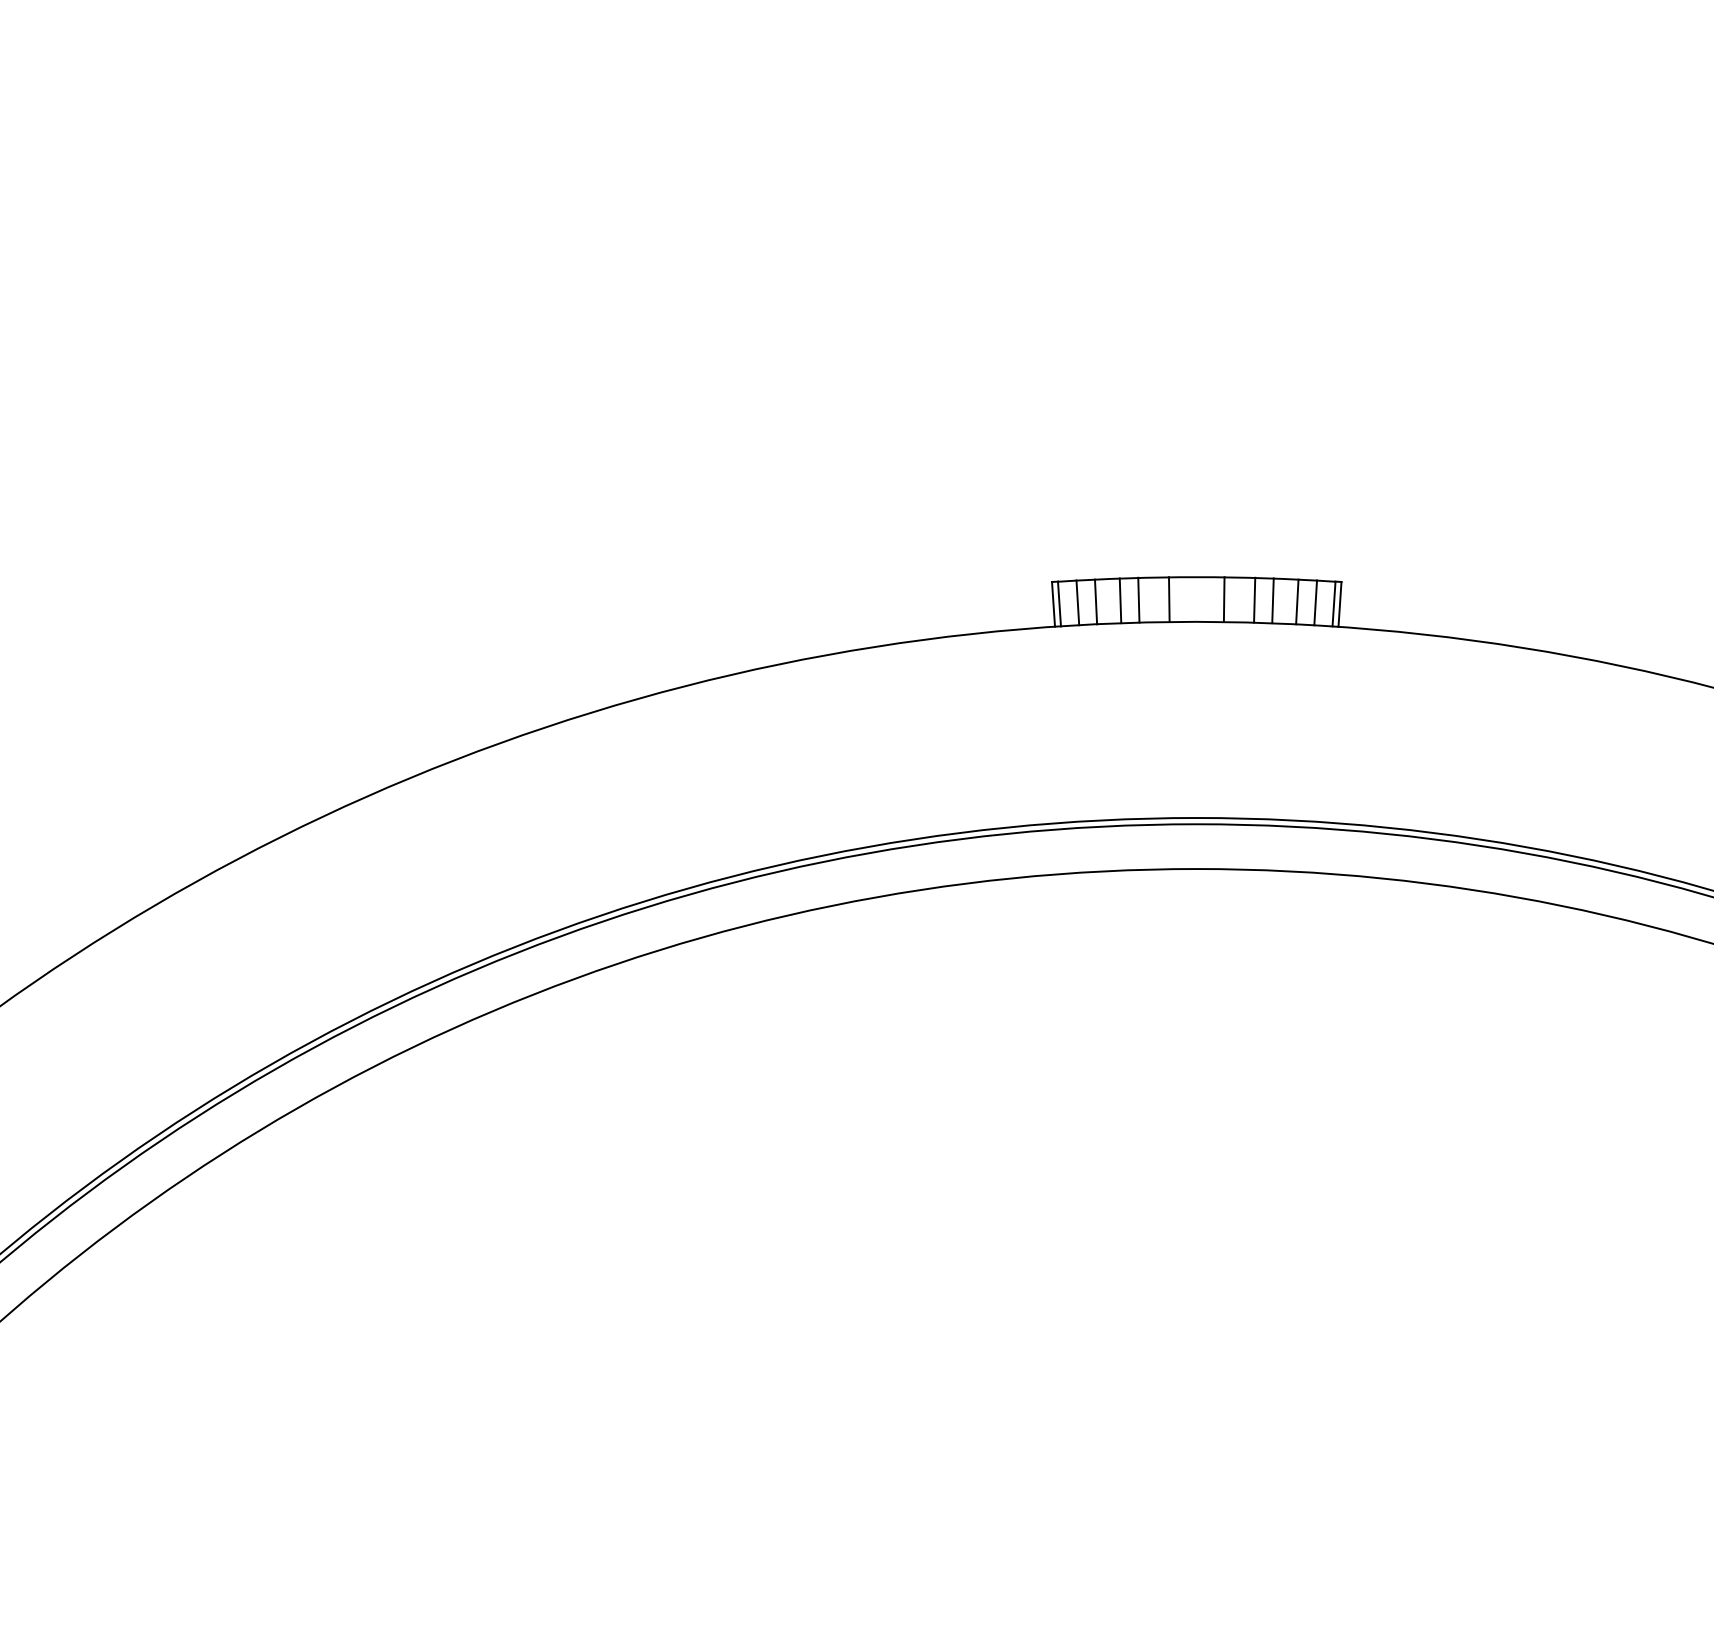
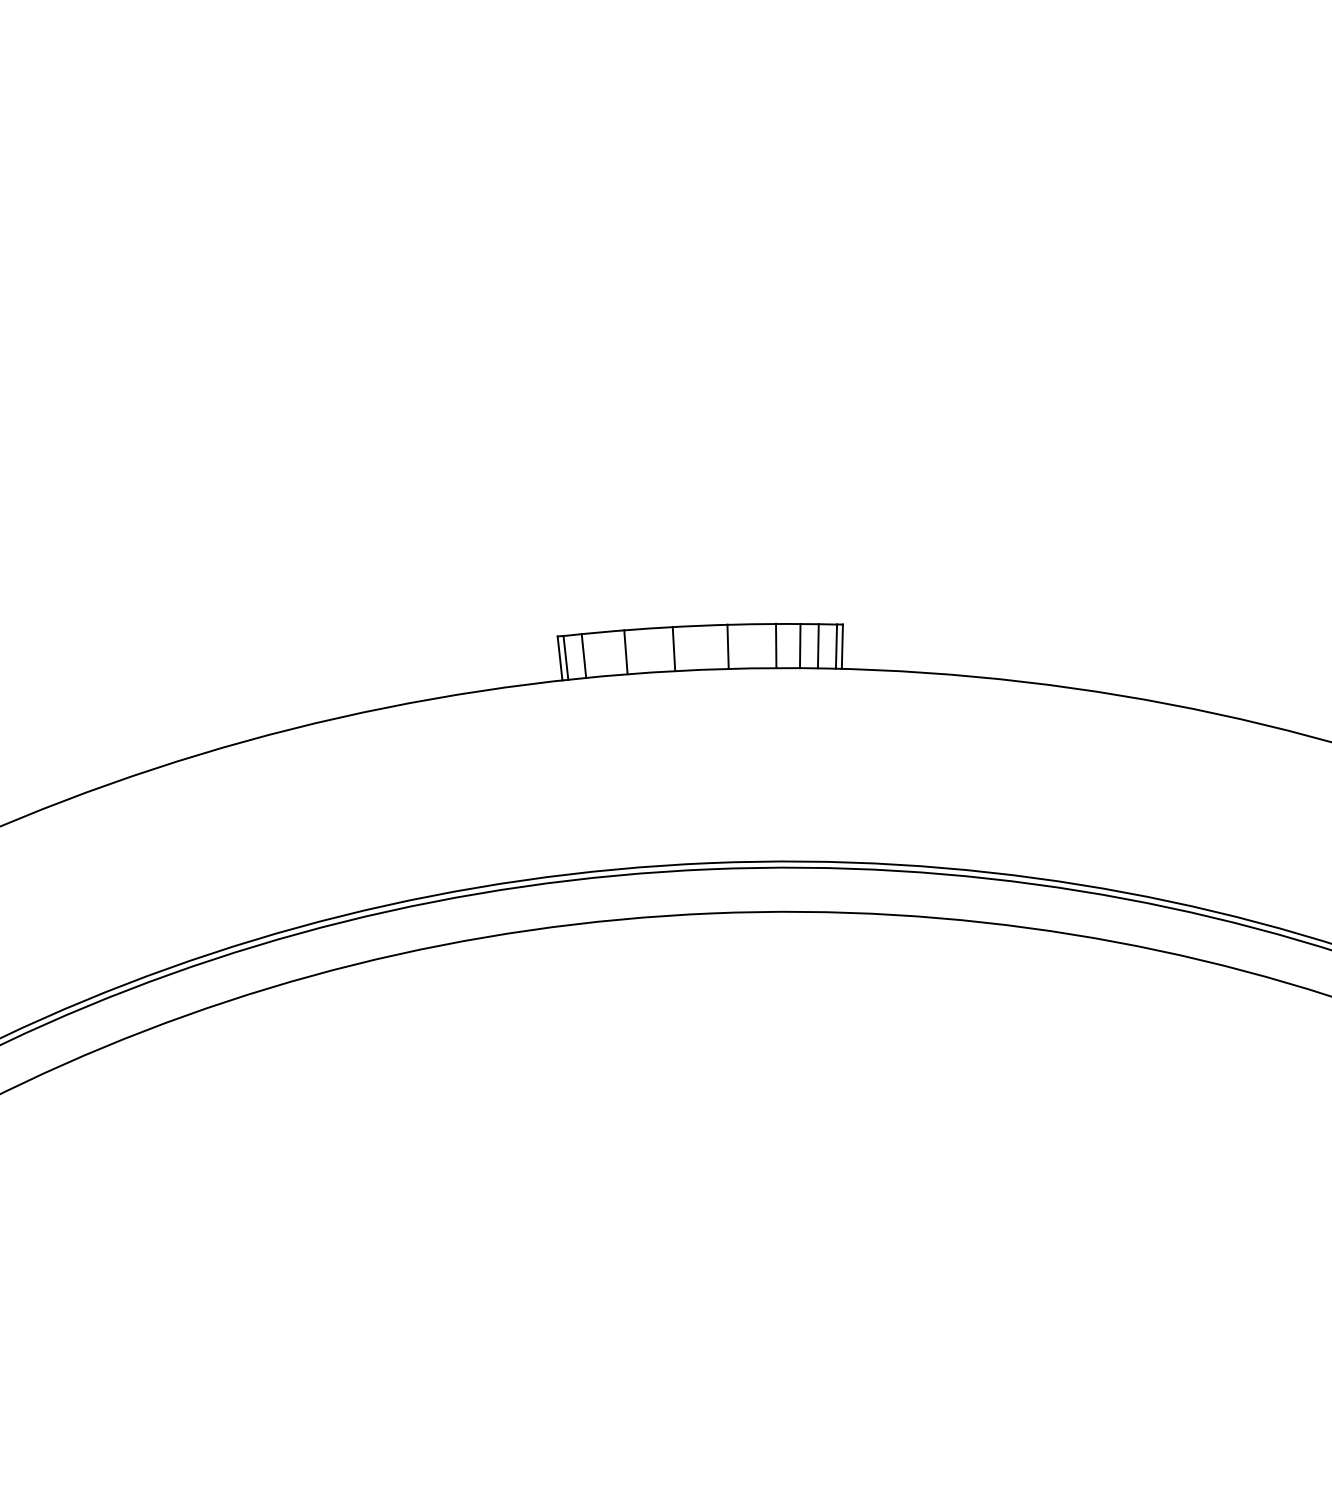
line: (1138, 599) -> (643, 650), removed
line: (1254, 599) -> (757, 645), removed
line: (1096, 601) -> (602, 653), removed

